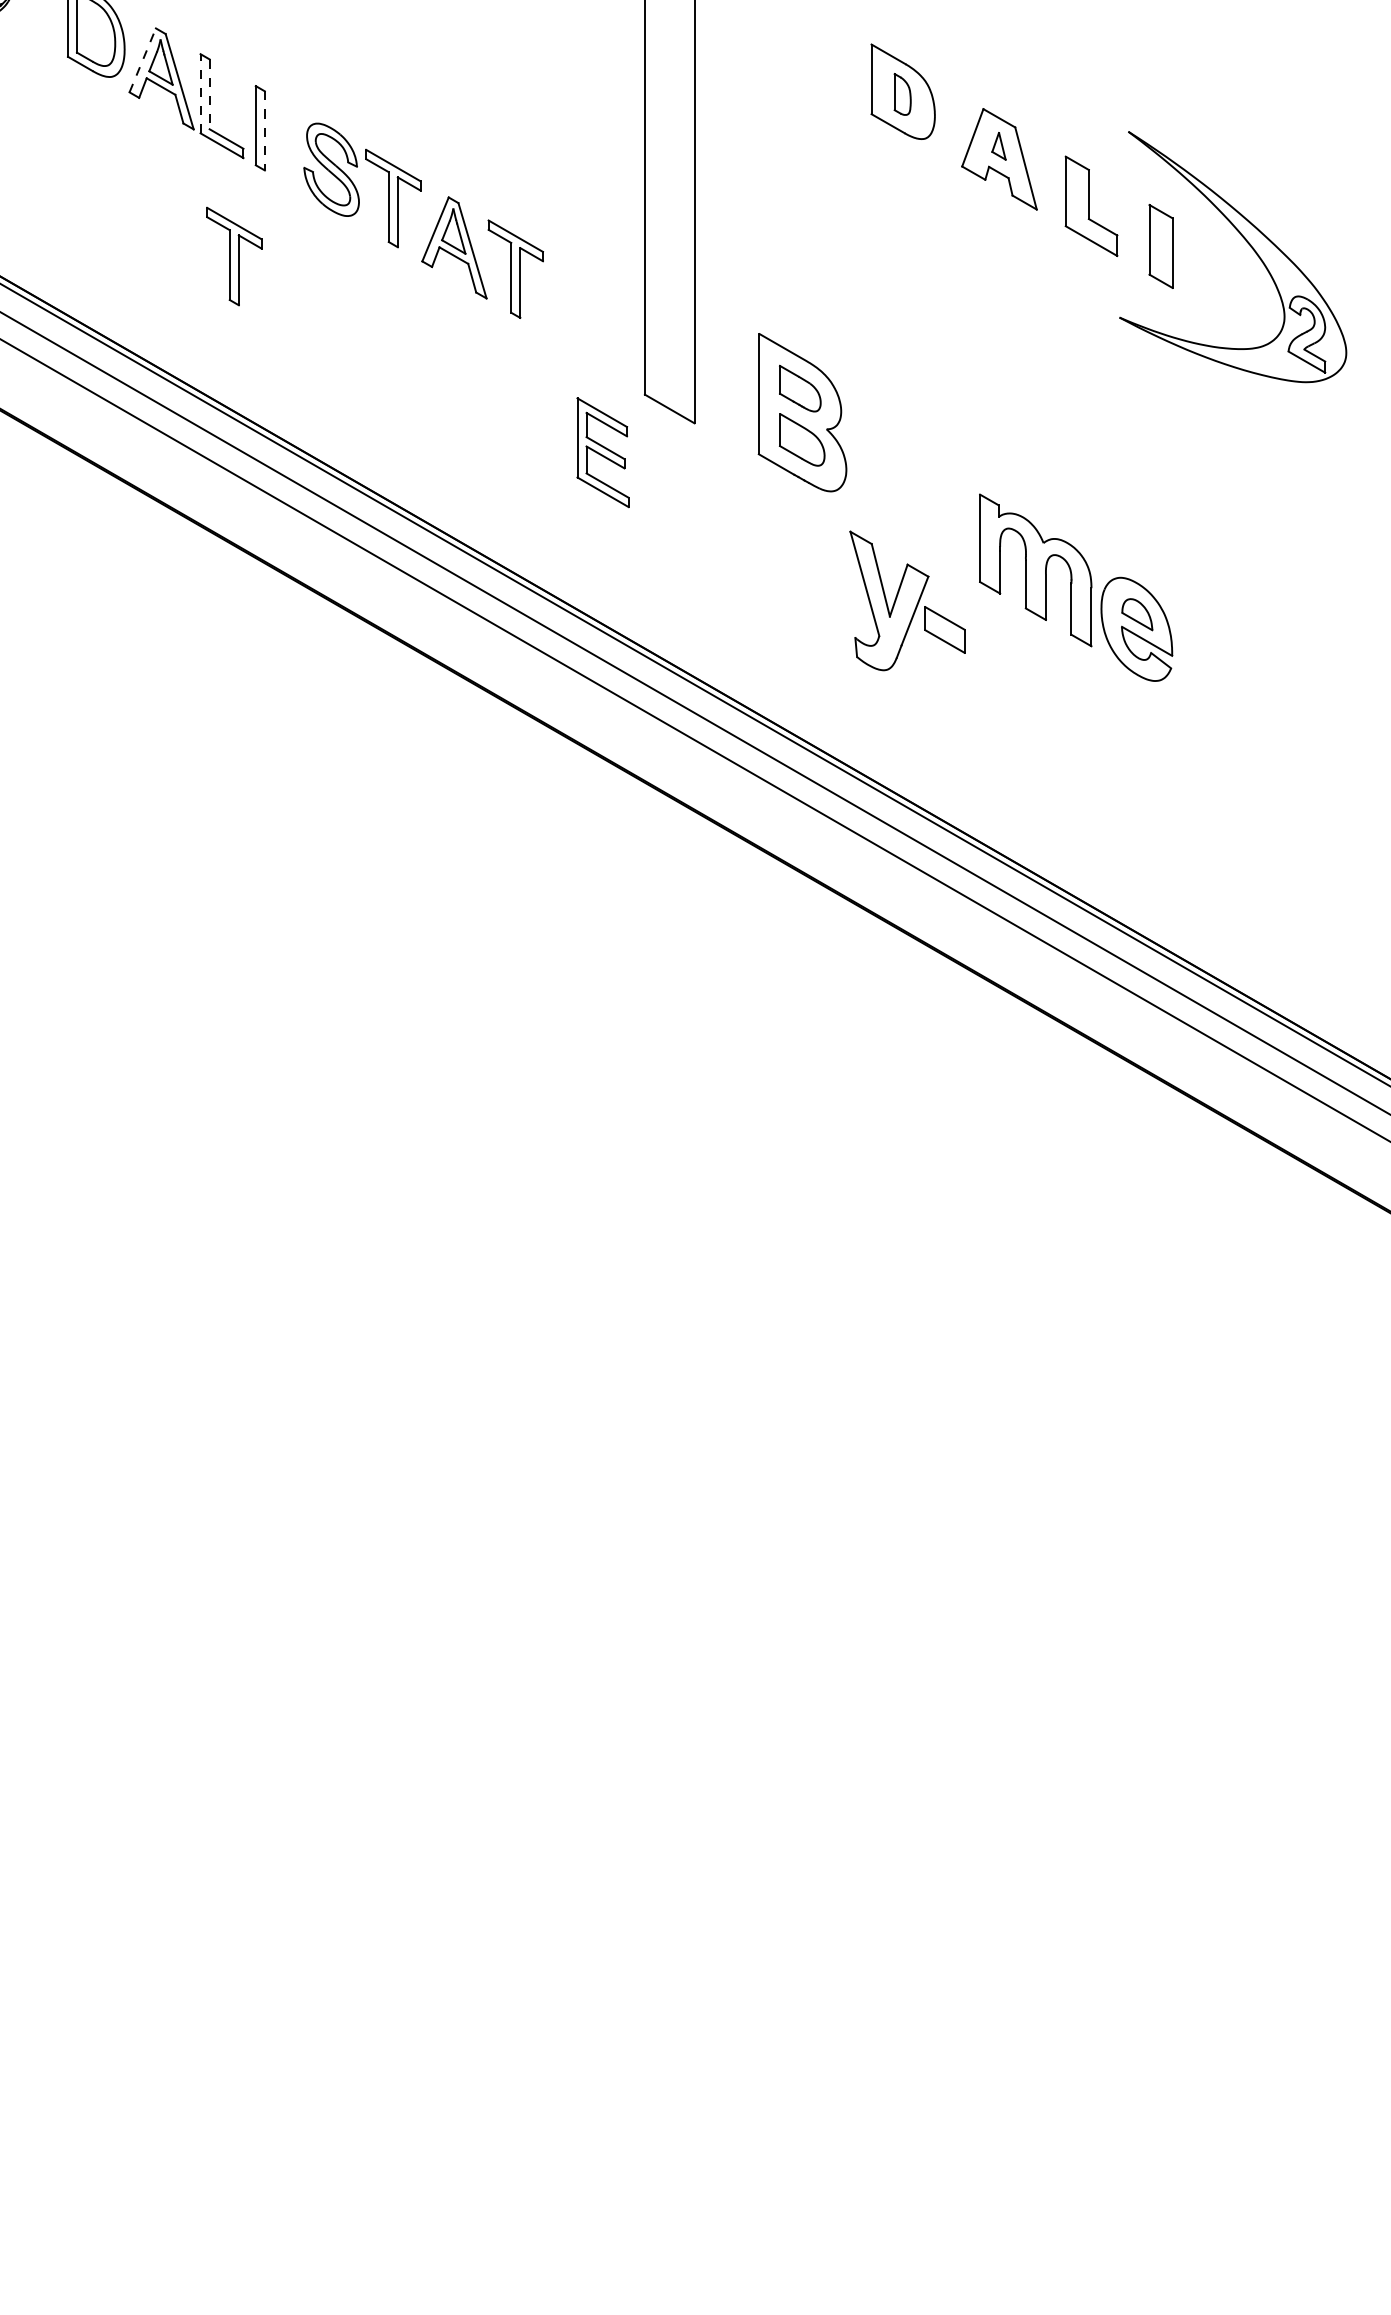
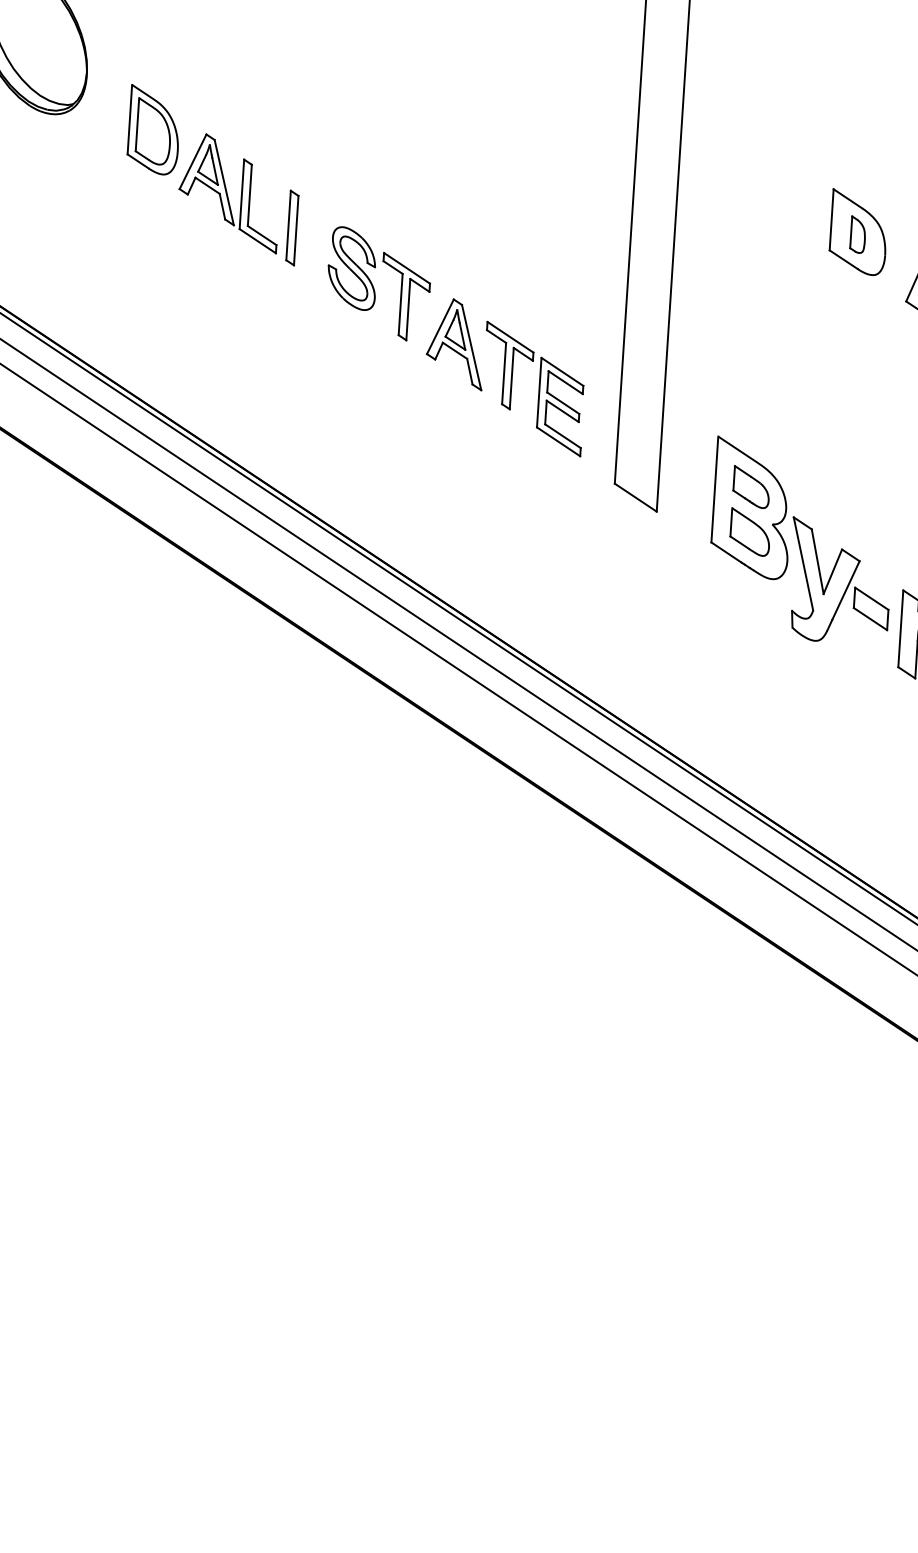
line: (142, 60) -> (192, 161), dashed -> solid
line: (200, 93) -> (241, 194), dashed -> solid
line: (209, 94) -> (249, 195), dashed -> solid
line: (264, 130) -> (295, 230), dashed -> solid
part: (234, 256) -> (262, 339), removed
part: (602, 452) -> (560, 406), moved
part: (907, 600) -> (839, 580), moved

